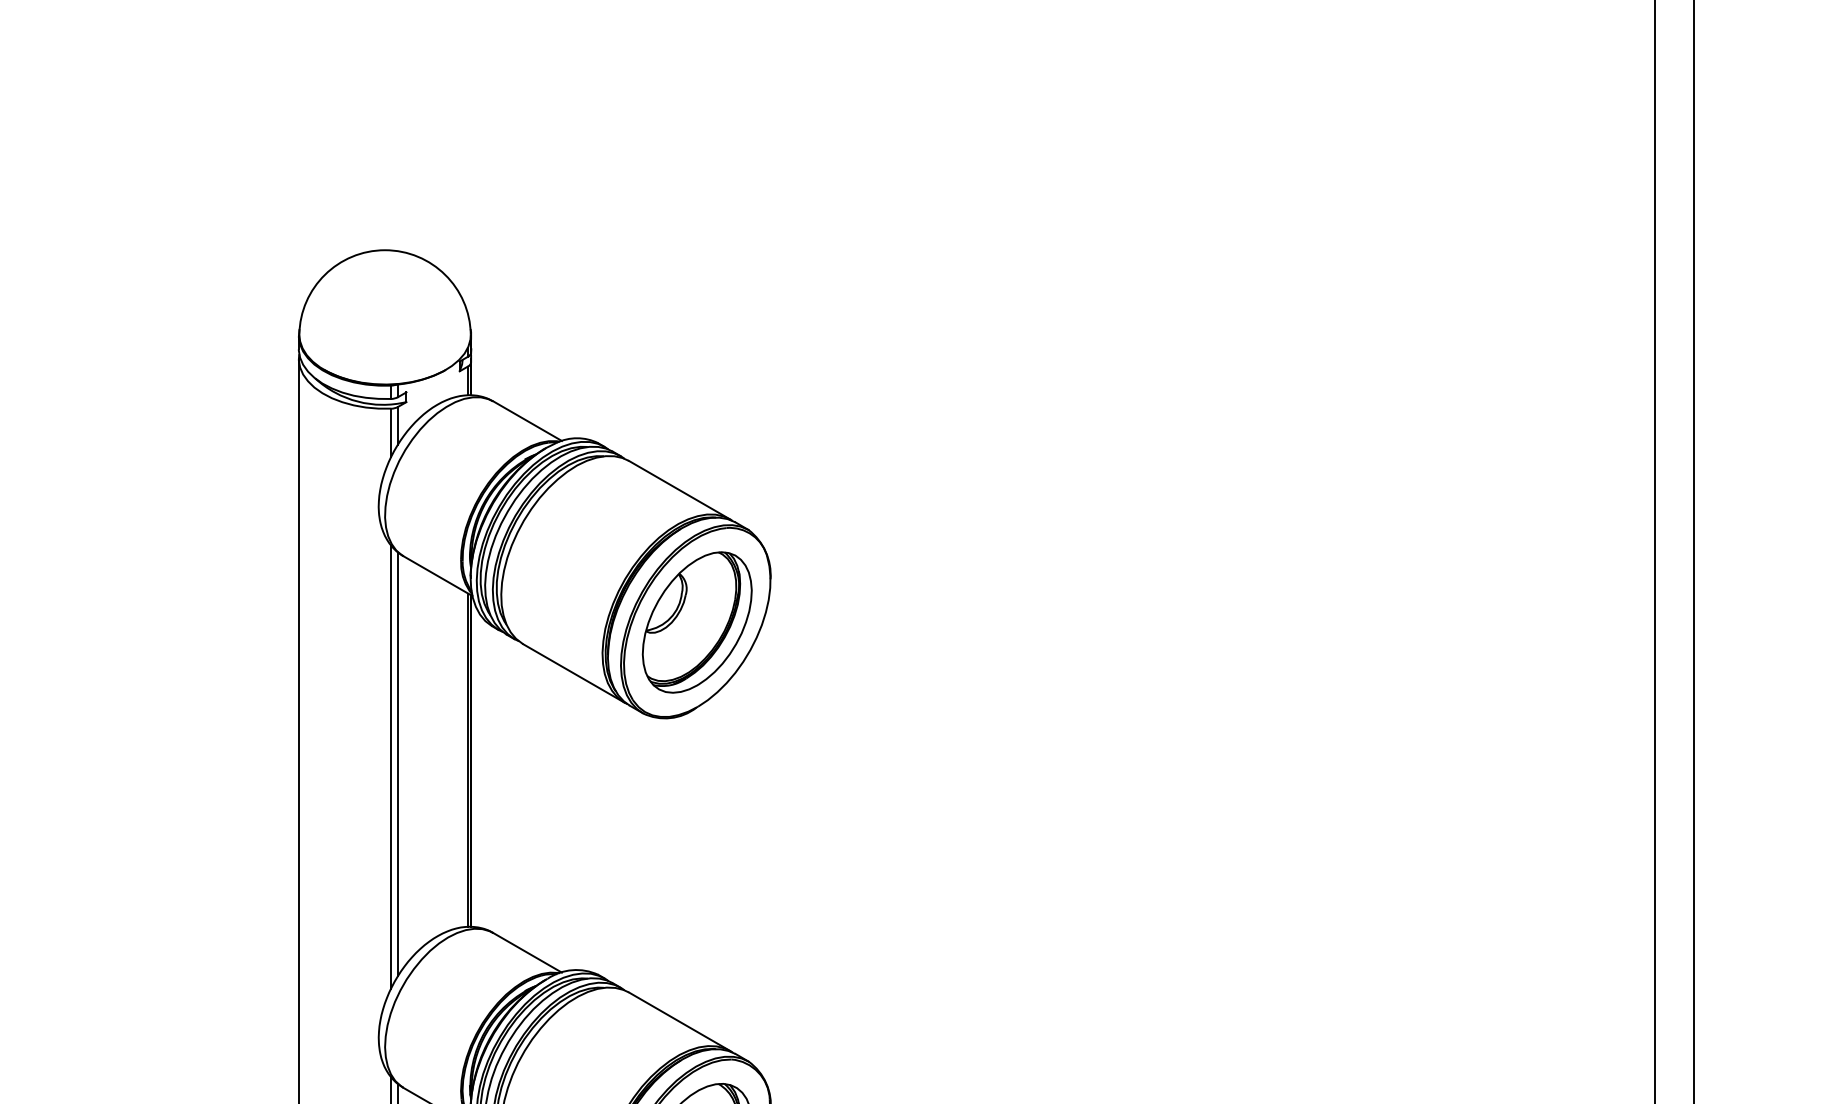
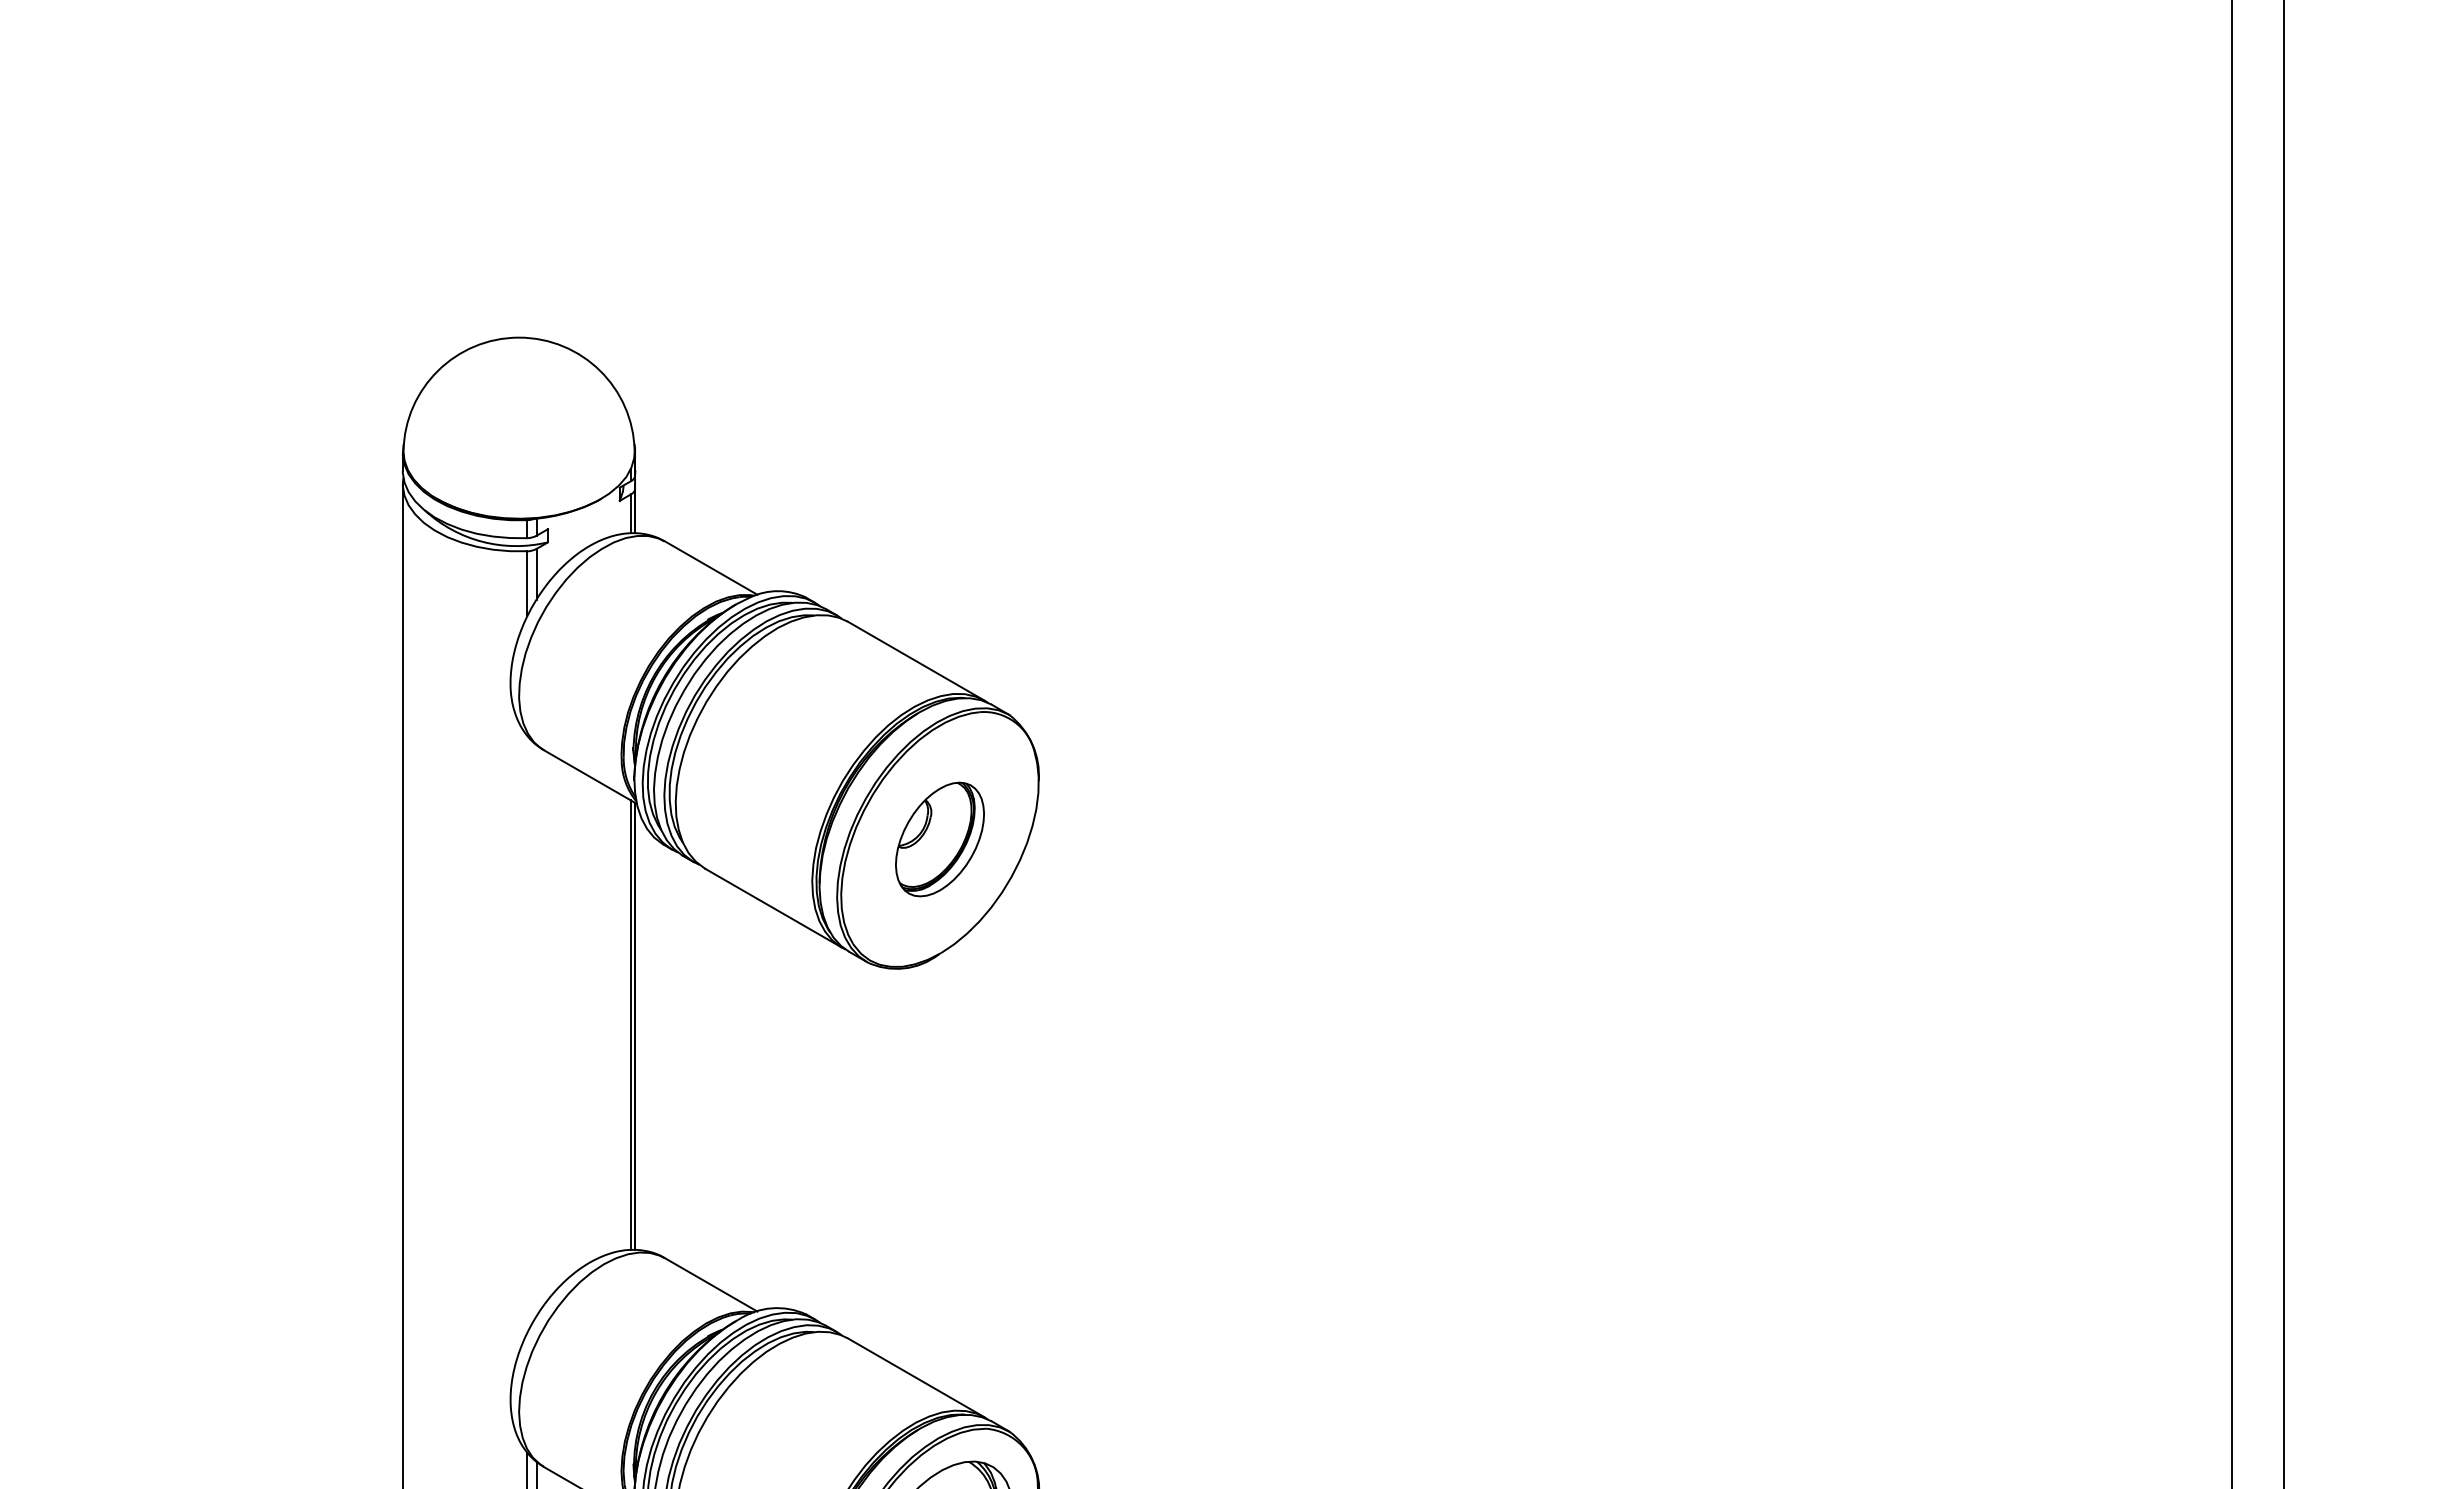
part: (696, 622) -> (939, 839), size x0.6
line: (398, 764) -> (536, 1030), removed
line: (391, 767) -> (527, 1034), removed

